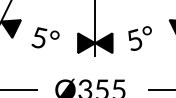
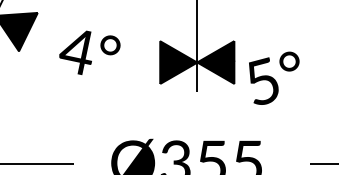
text: (39, 37) -> (77, 50), 5° -> 4°
text: (139, 38) -> (272, 78), moved

